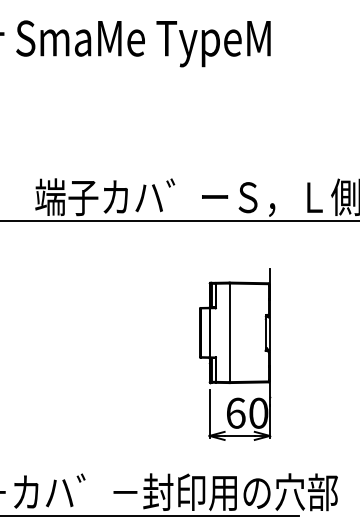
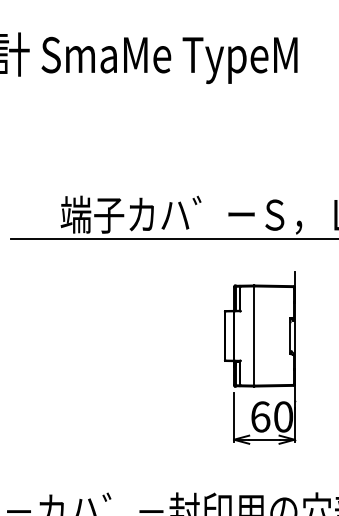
part: (235, 354) -> (260, 357), moved

